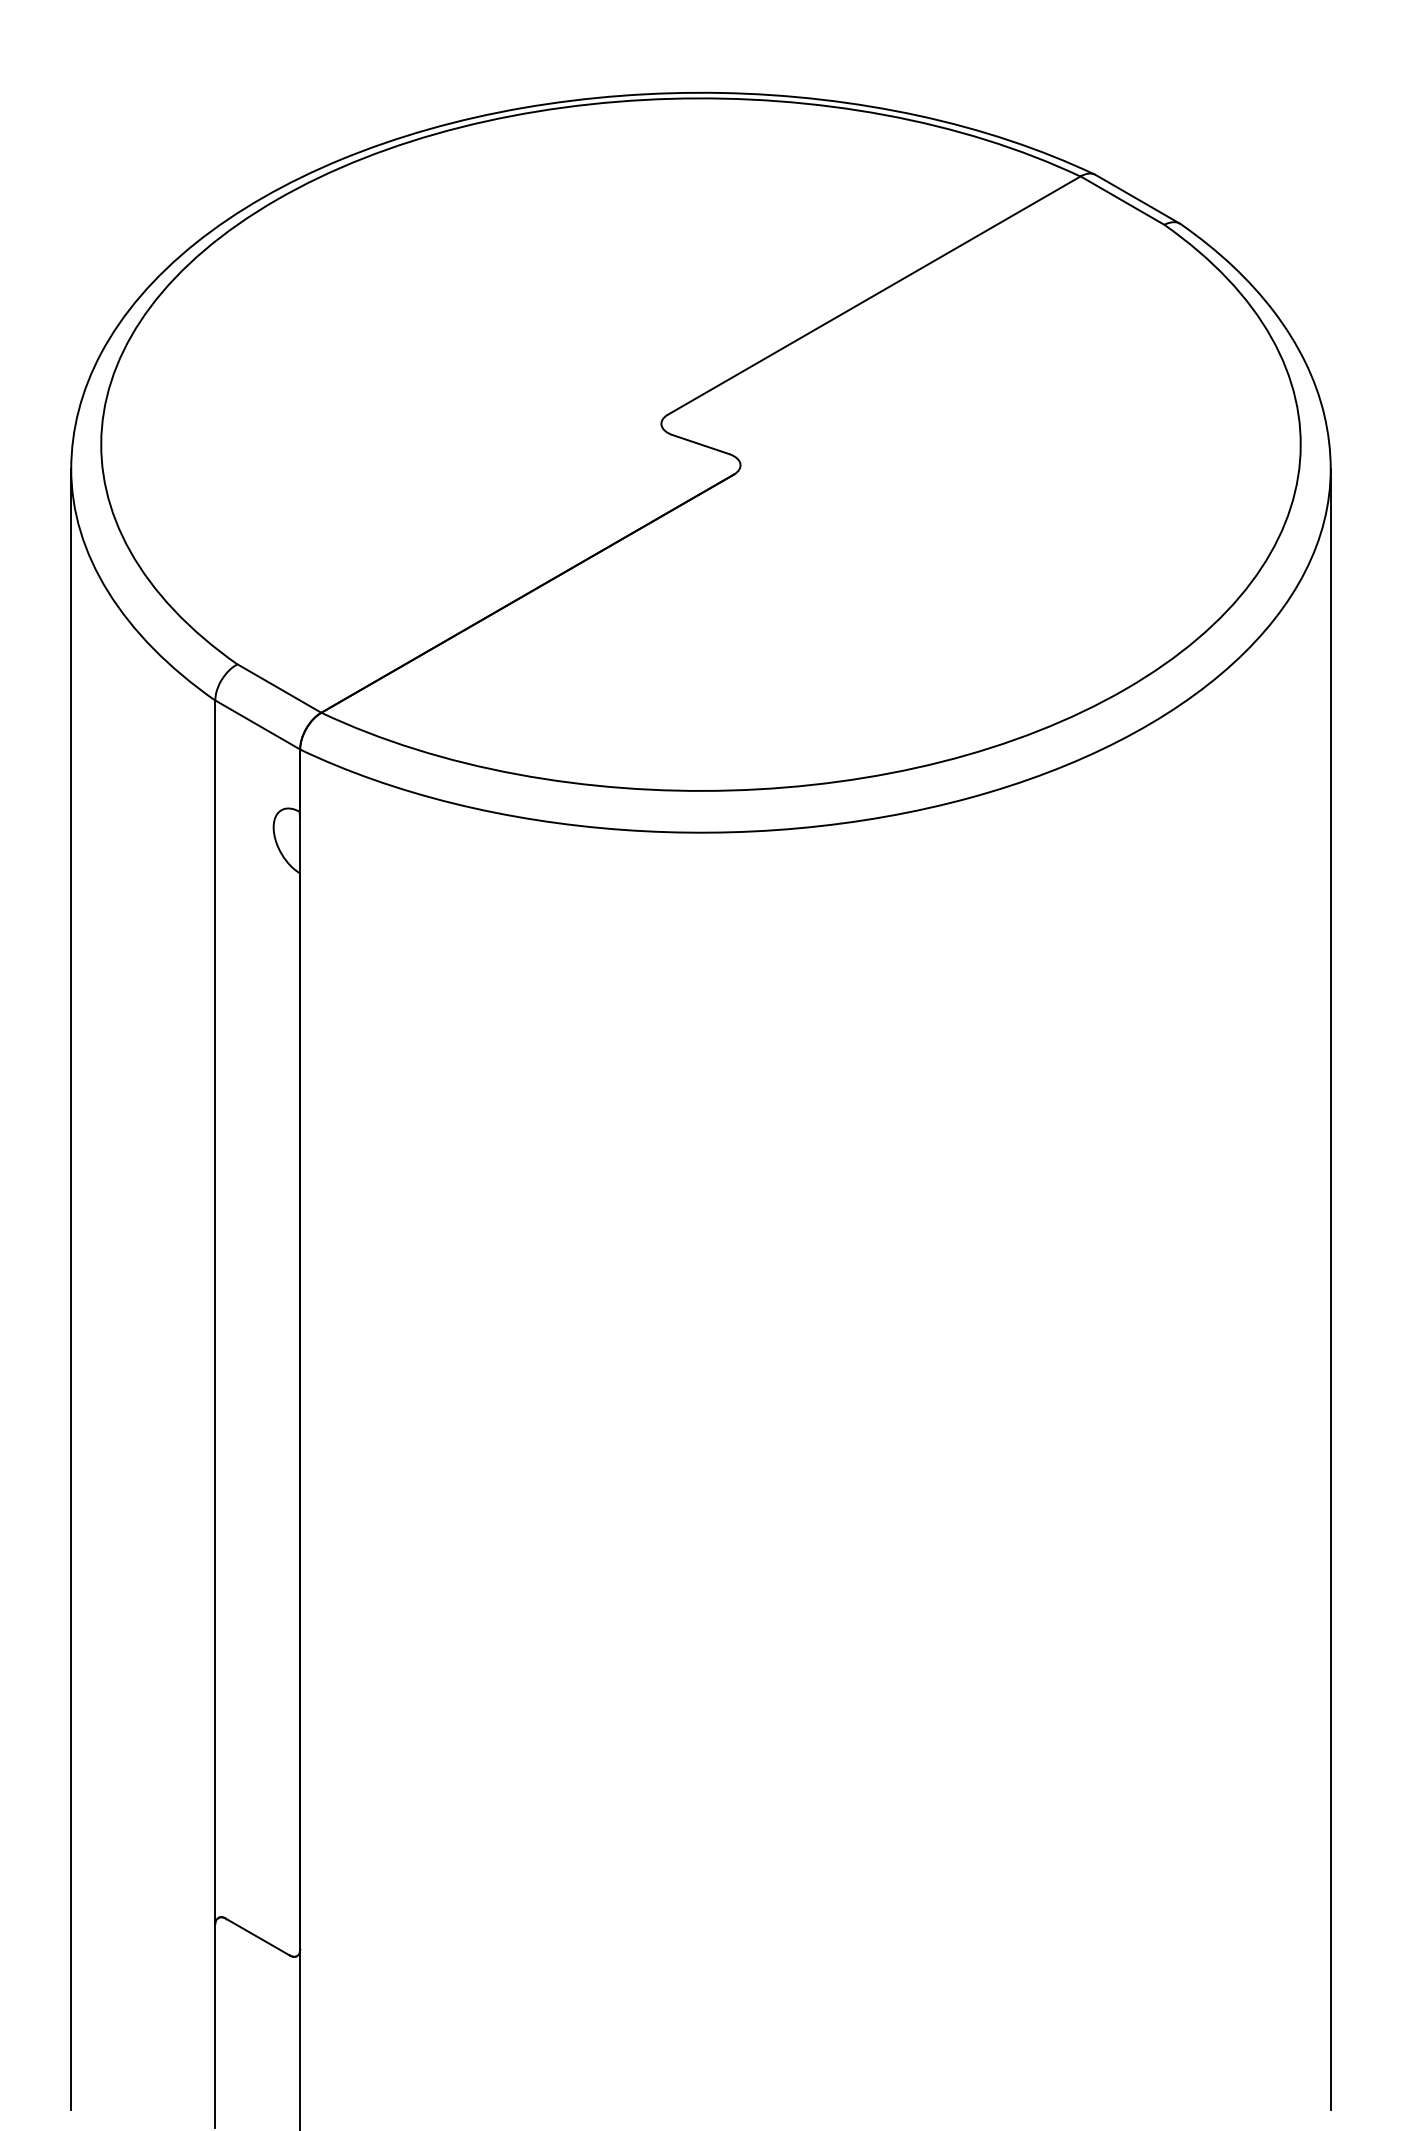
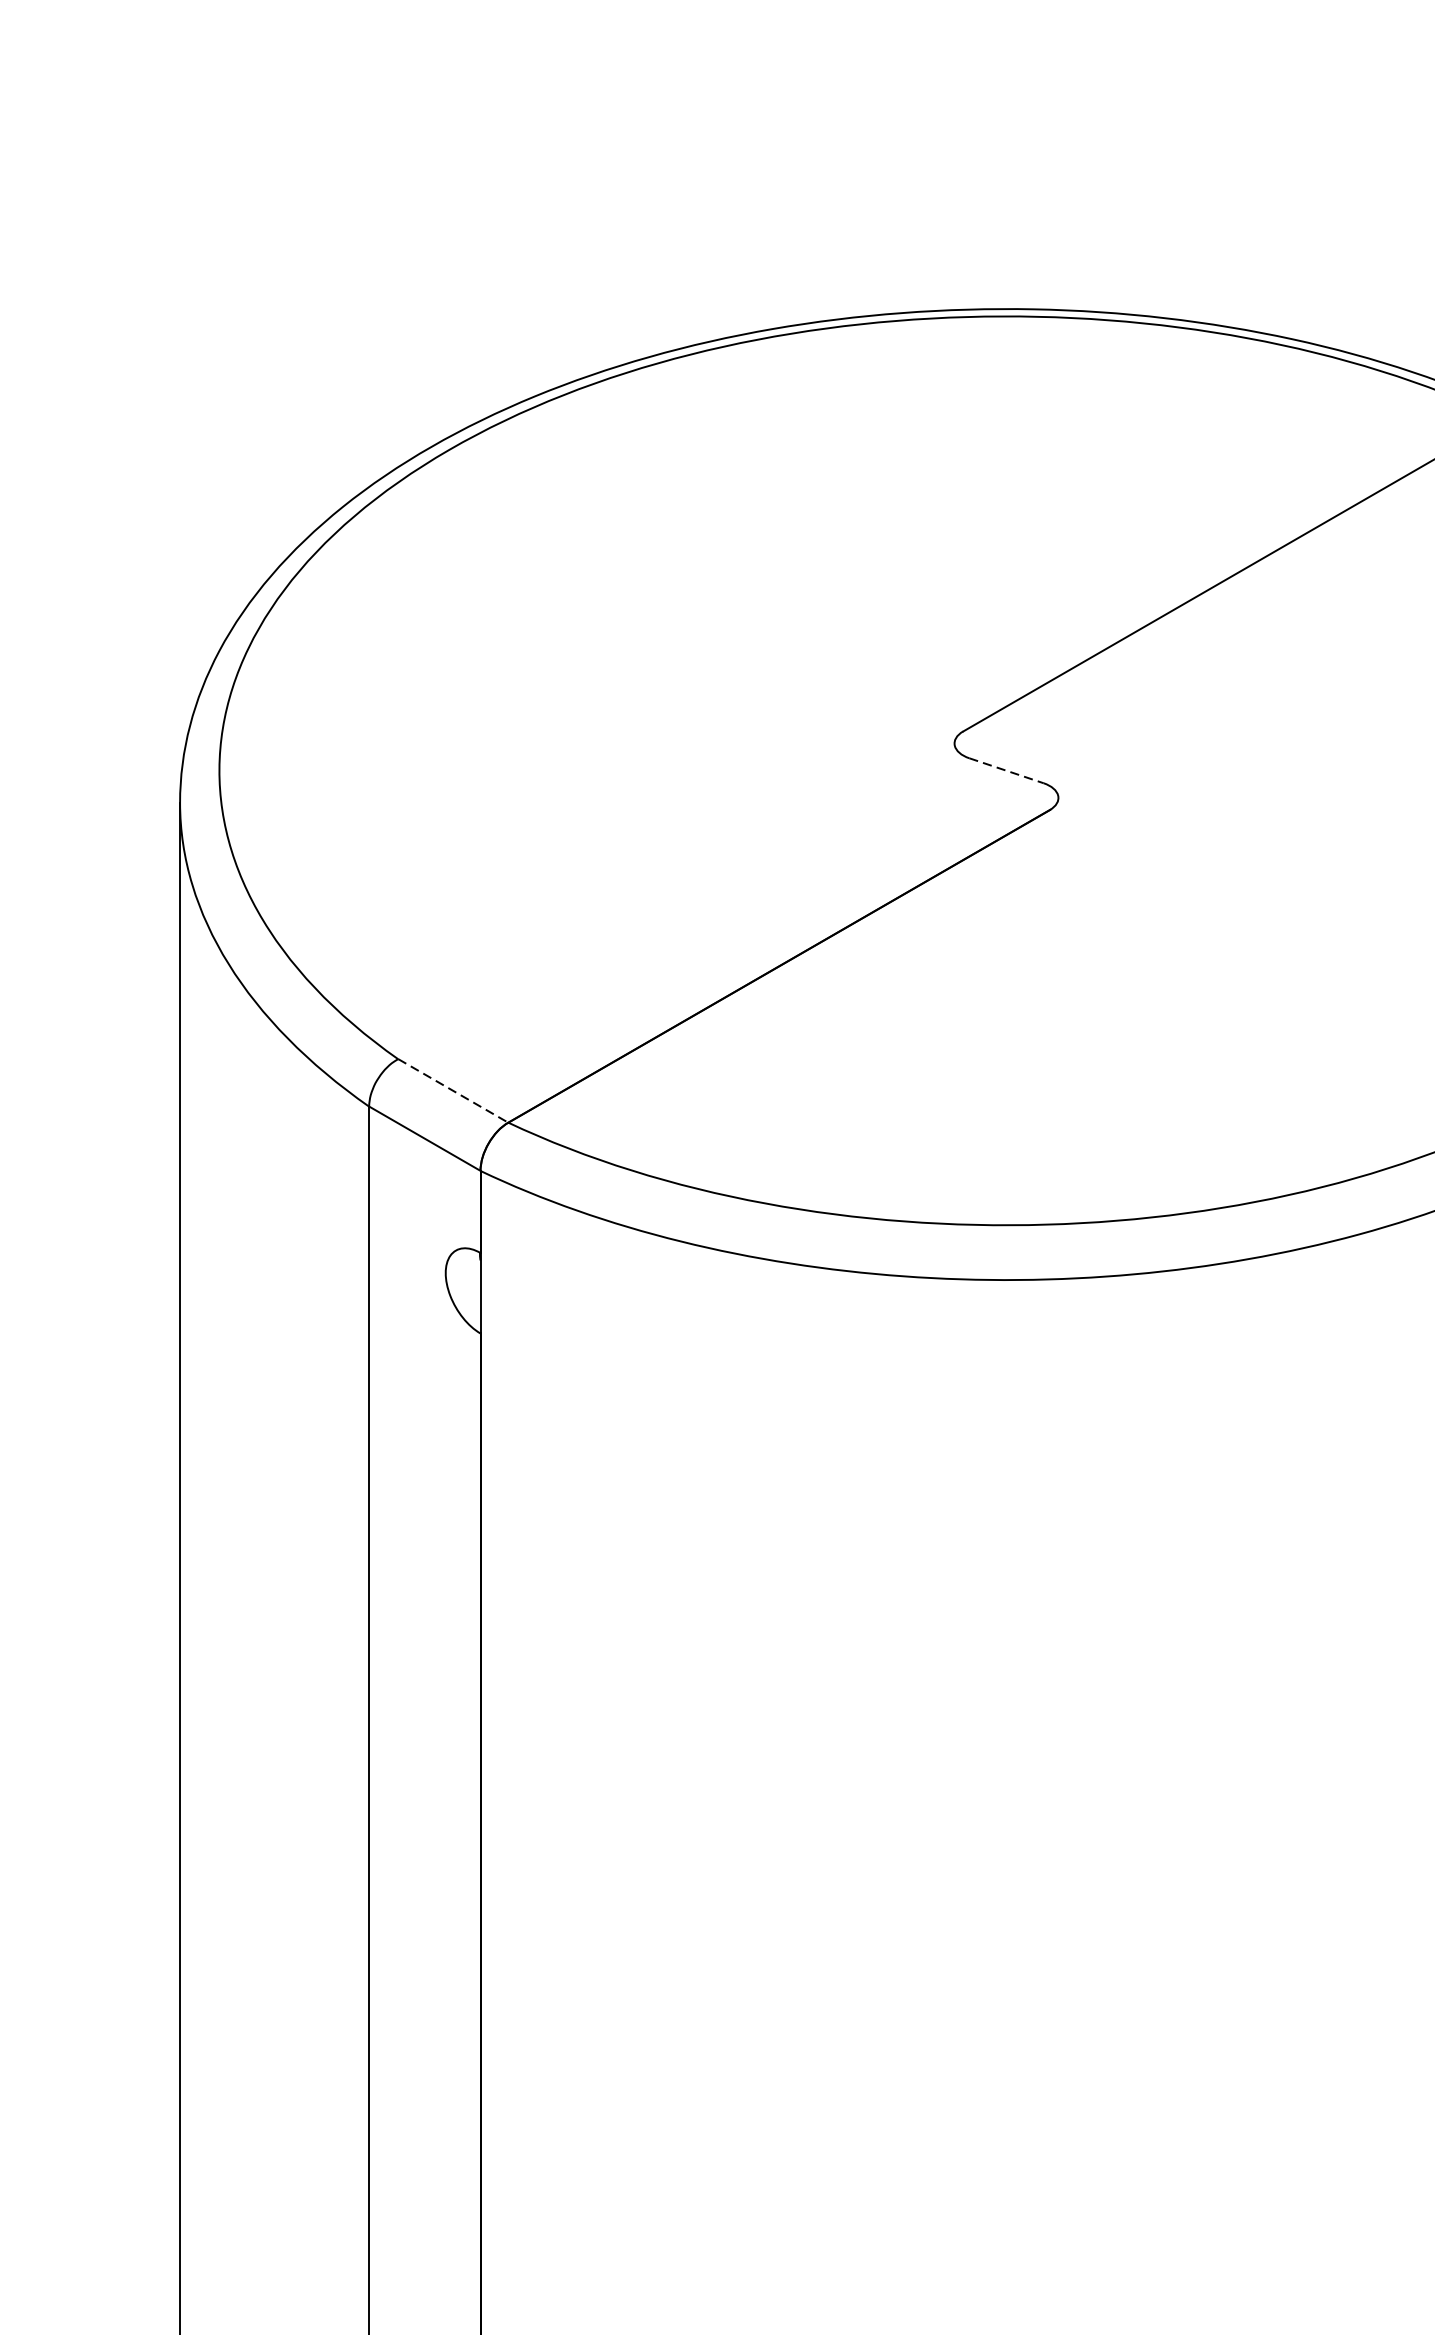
line: (700, 444) -> (1005, 770), solid -> dashed
line: (279, 688) -> (453, 1090), solid -> dashed

